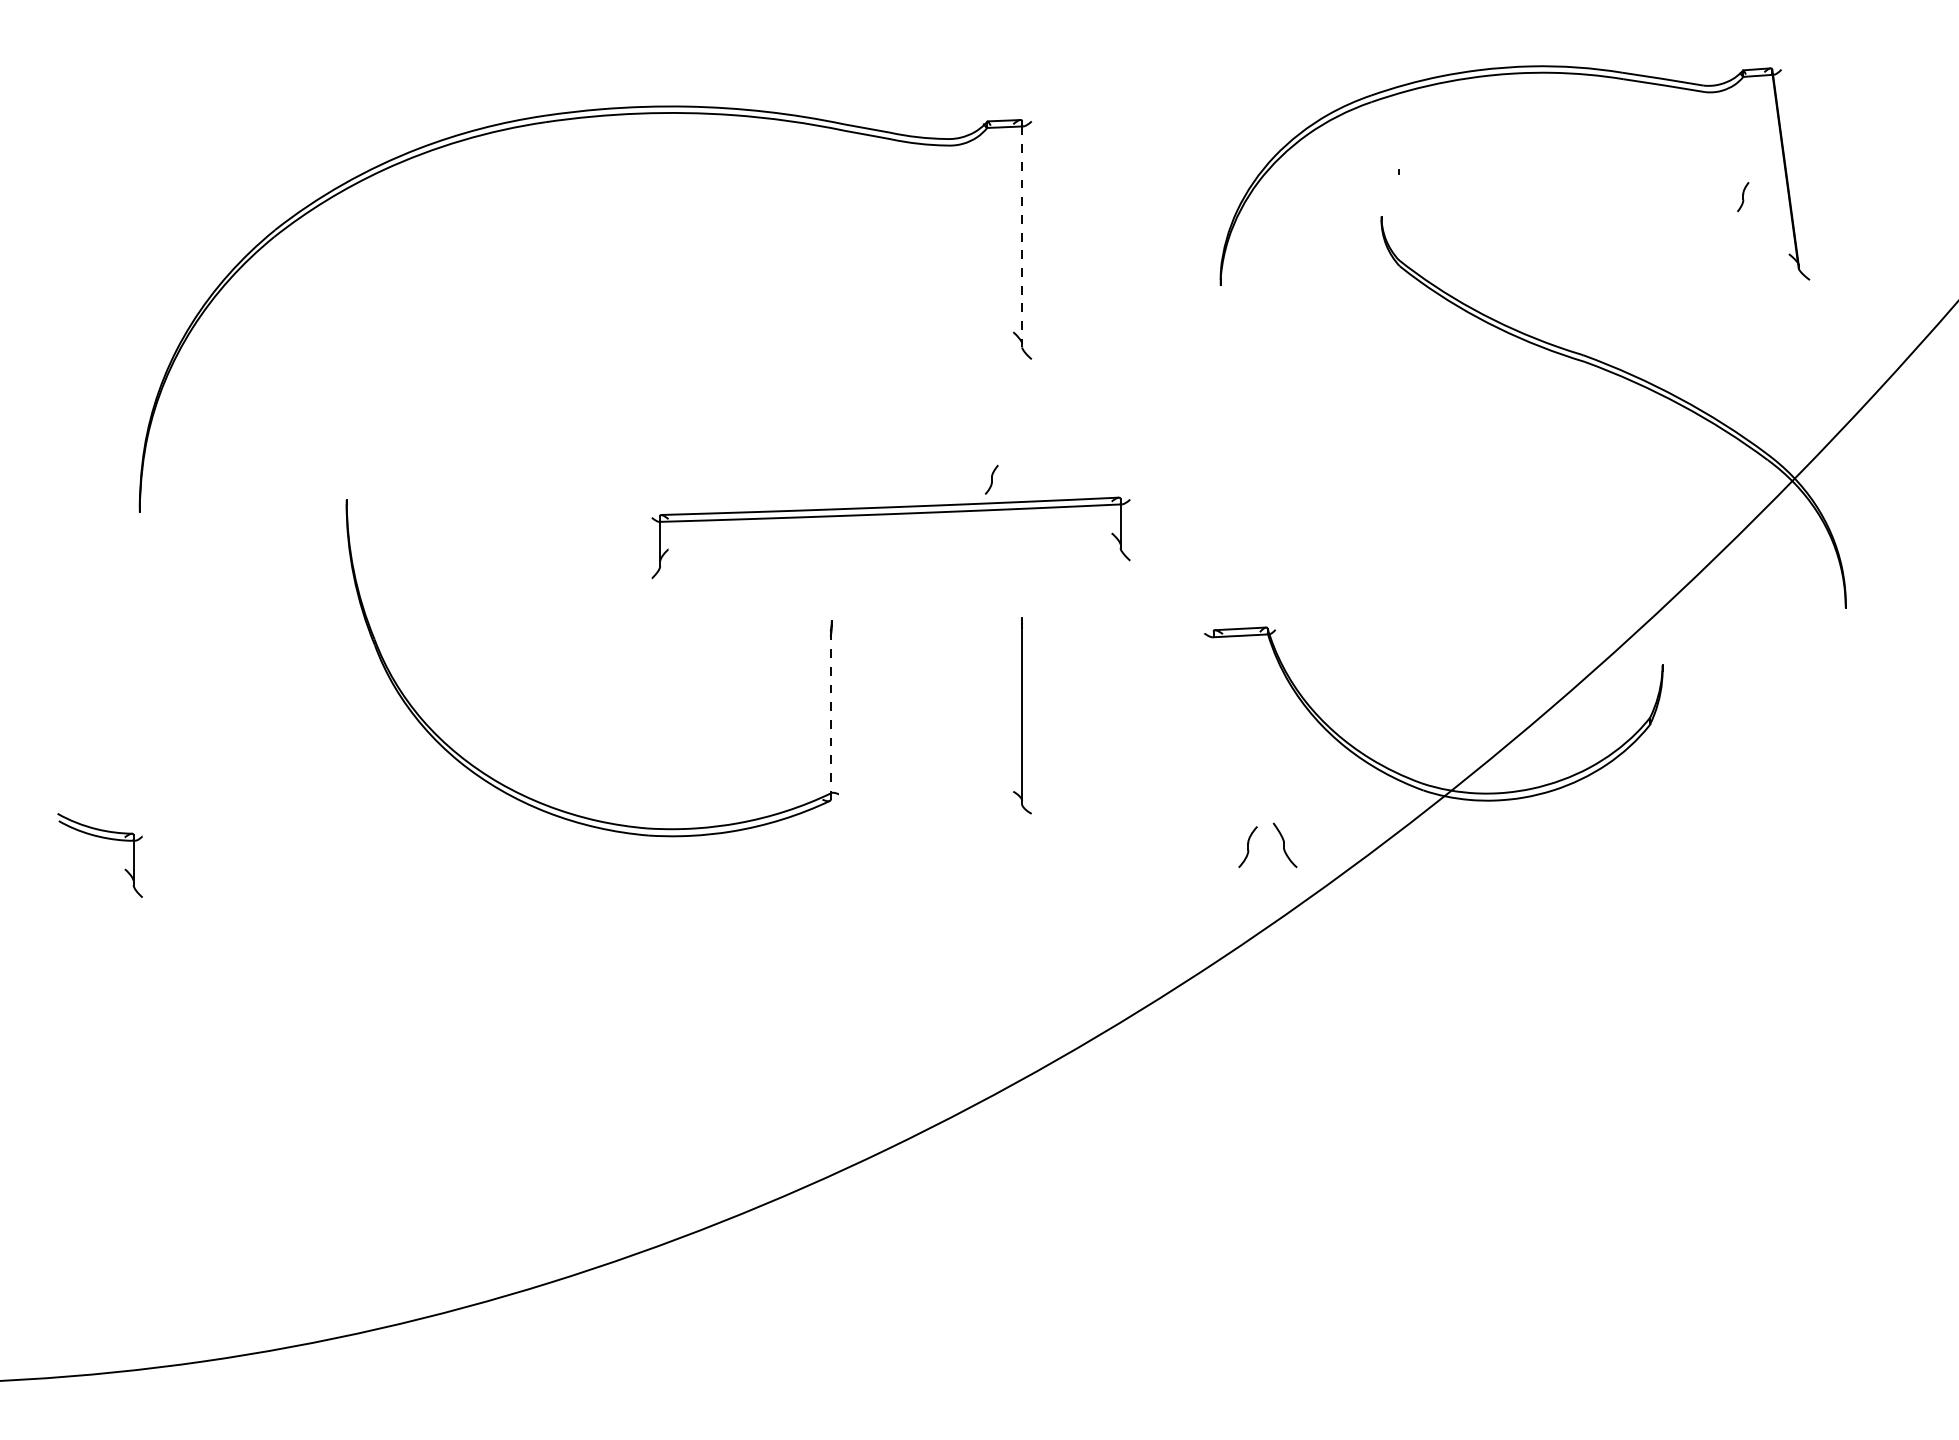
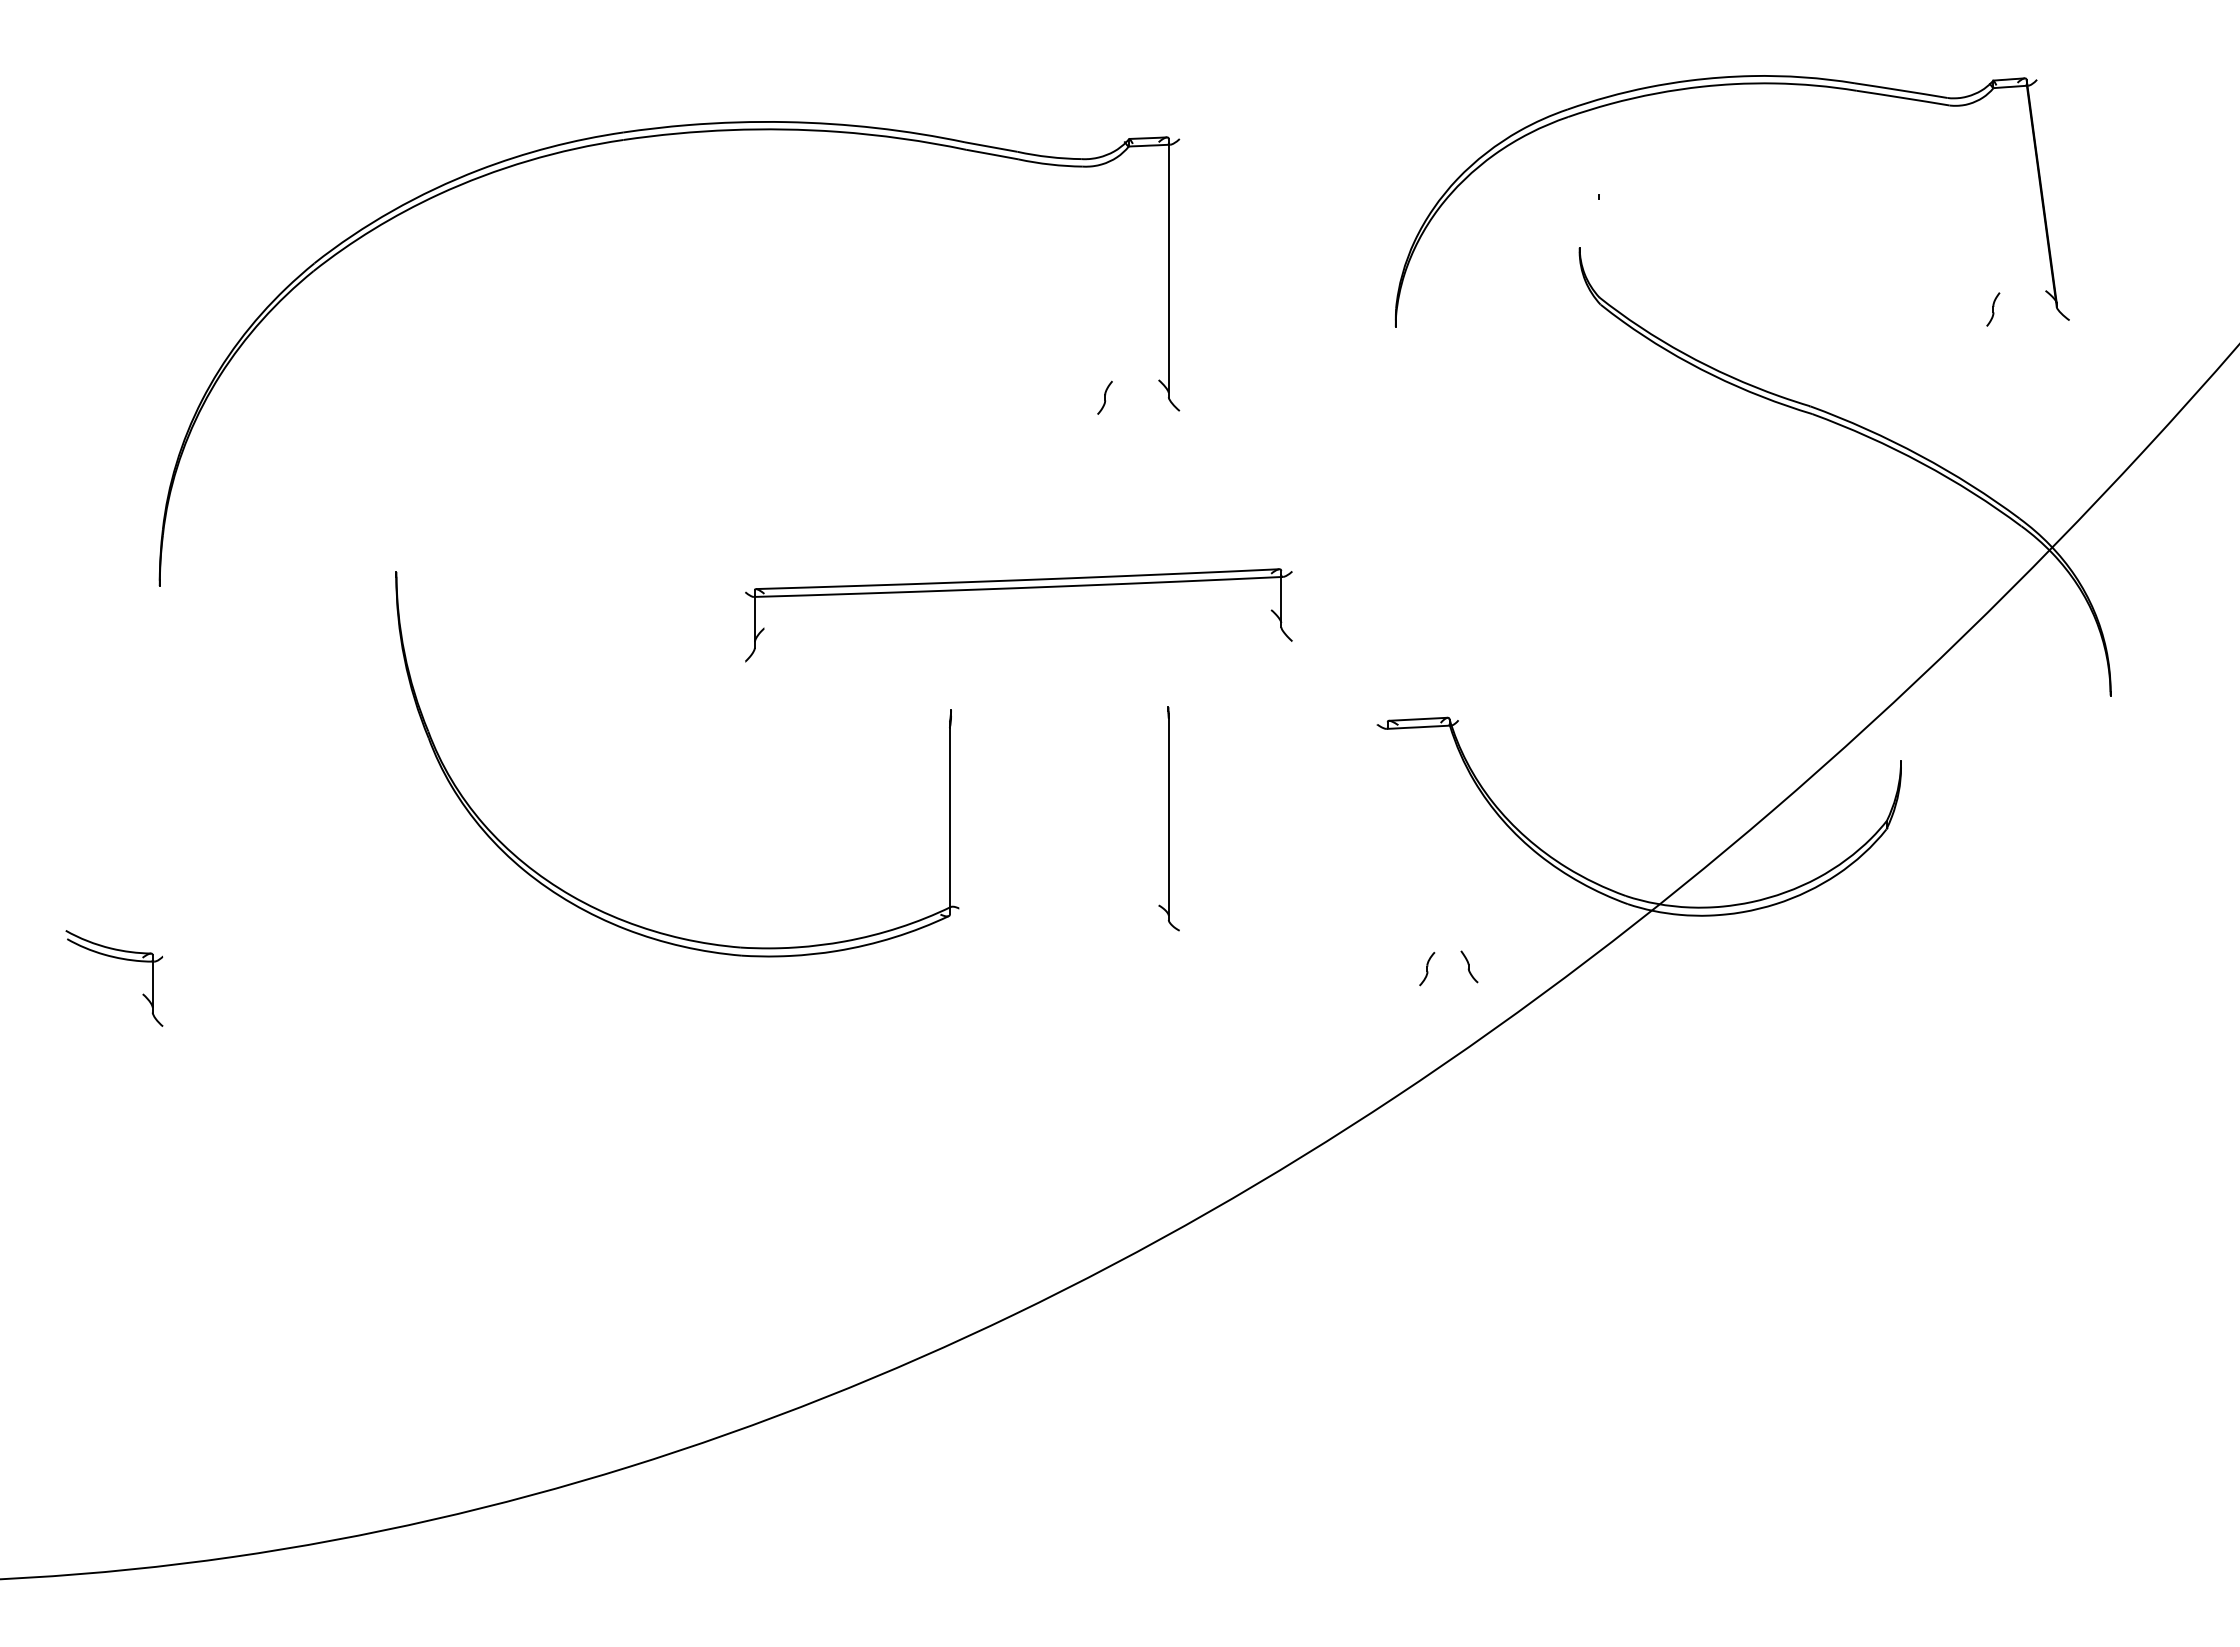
part: (1743, 197) -> (1993, 309), moved
line: (1021, 237) -> (1168, 271), dashed -> solid
part: (991, 479) -> (1104, 397), moved
line: (830, 717) -> (949, 820), dashed -> solid
part: (1285, 845) -> (1469, 966), size x0.62
part: (1248, 847) -> (1427, 969), size x0.71

